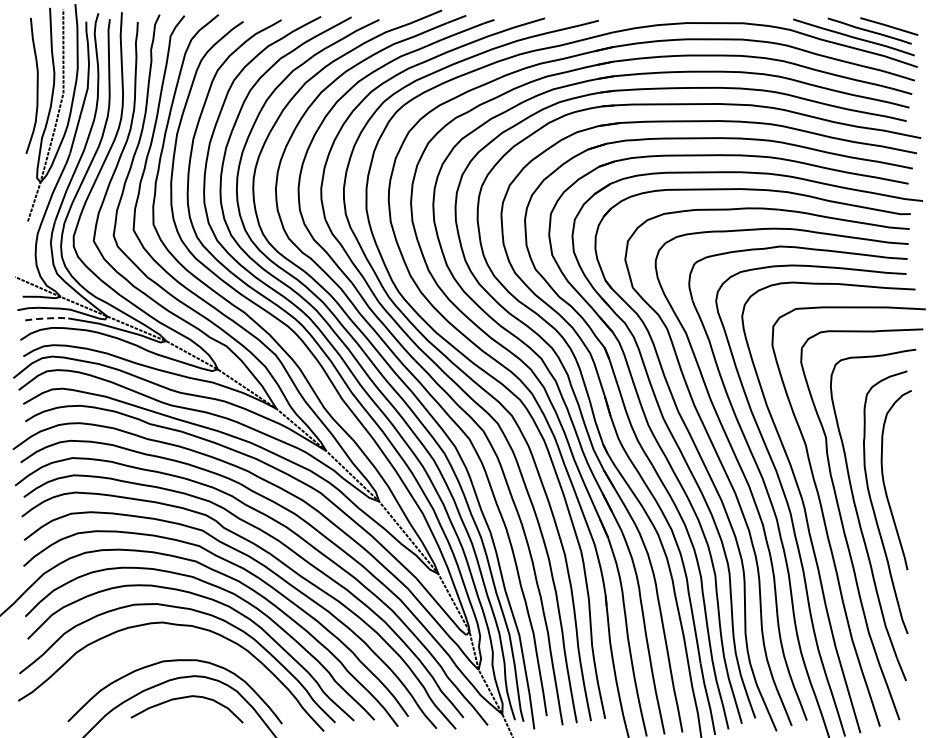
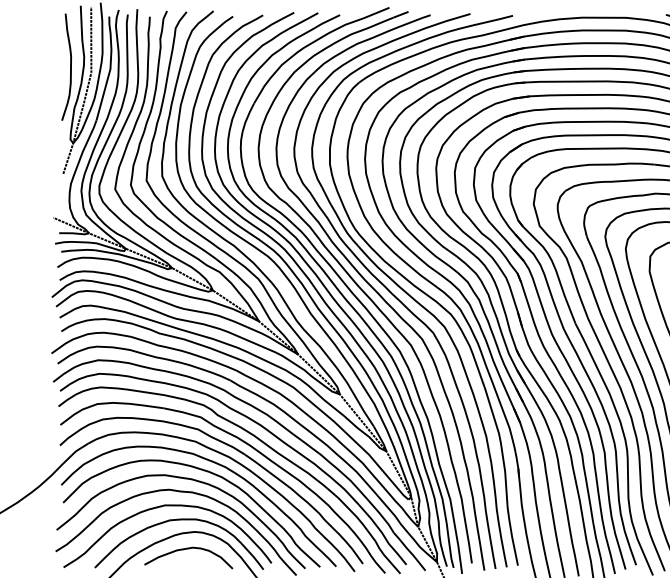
line: (47, 318) -> (78, 250), dashed -> solid
curve: (149, 645) -> (159, 507), added

